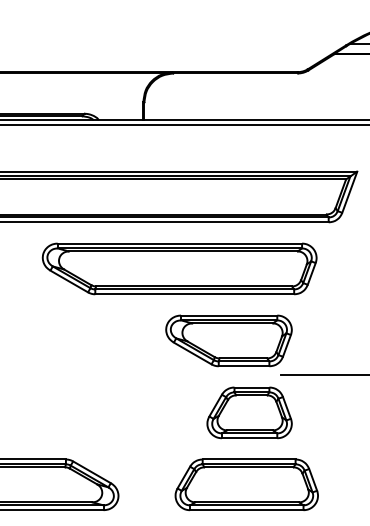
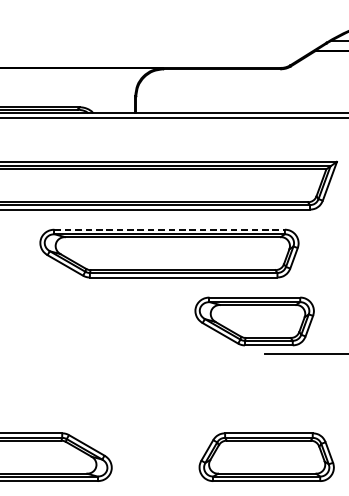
line: (180, 243) -> (170, 229), solid -> dashed
part: (228, 340) -> (254, 321), moved
part: (249, 412) -> (235, 388), removed
part: (246, 484) -> (266, 456), moved

